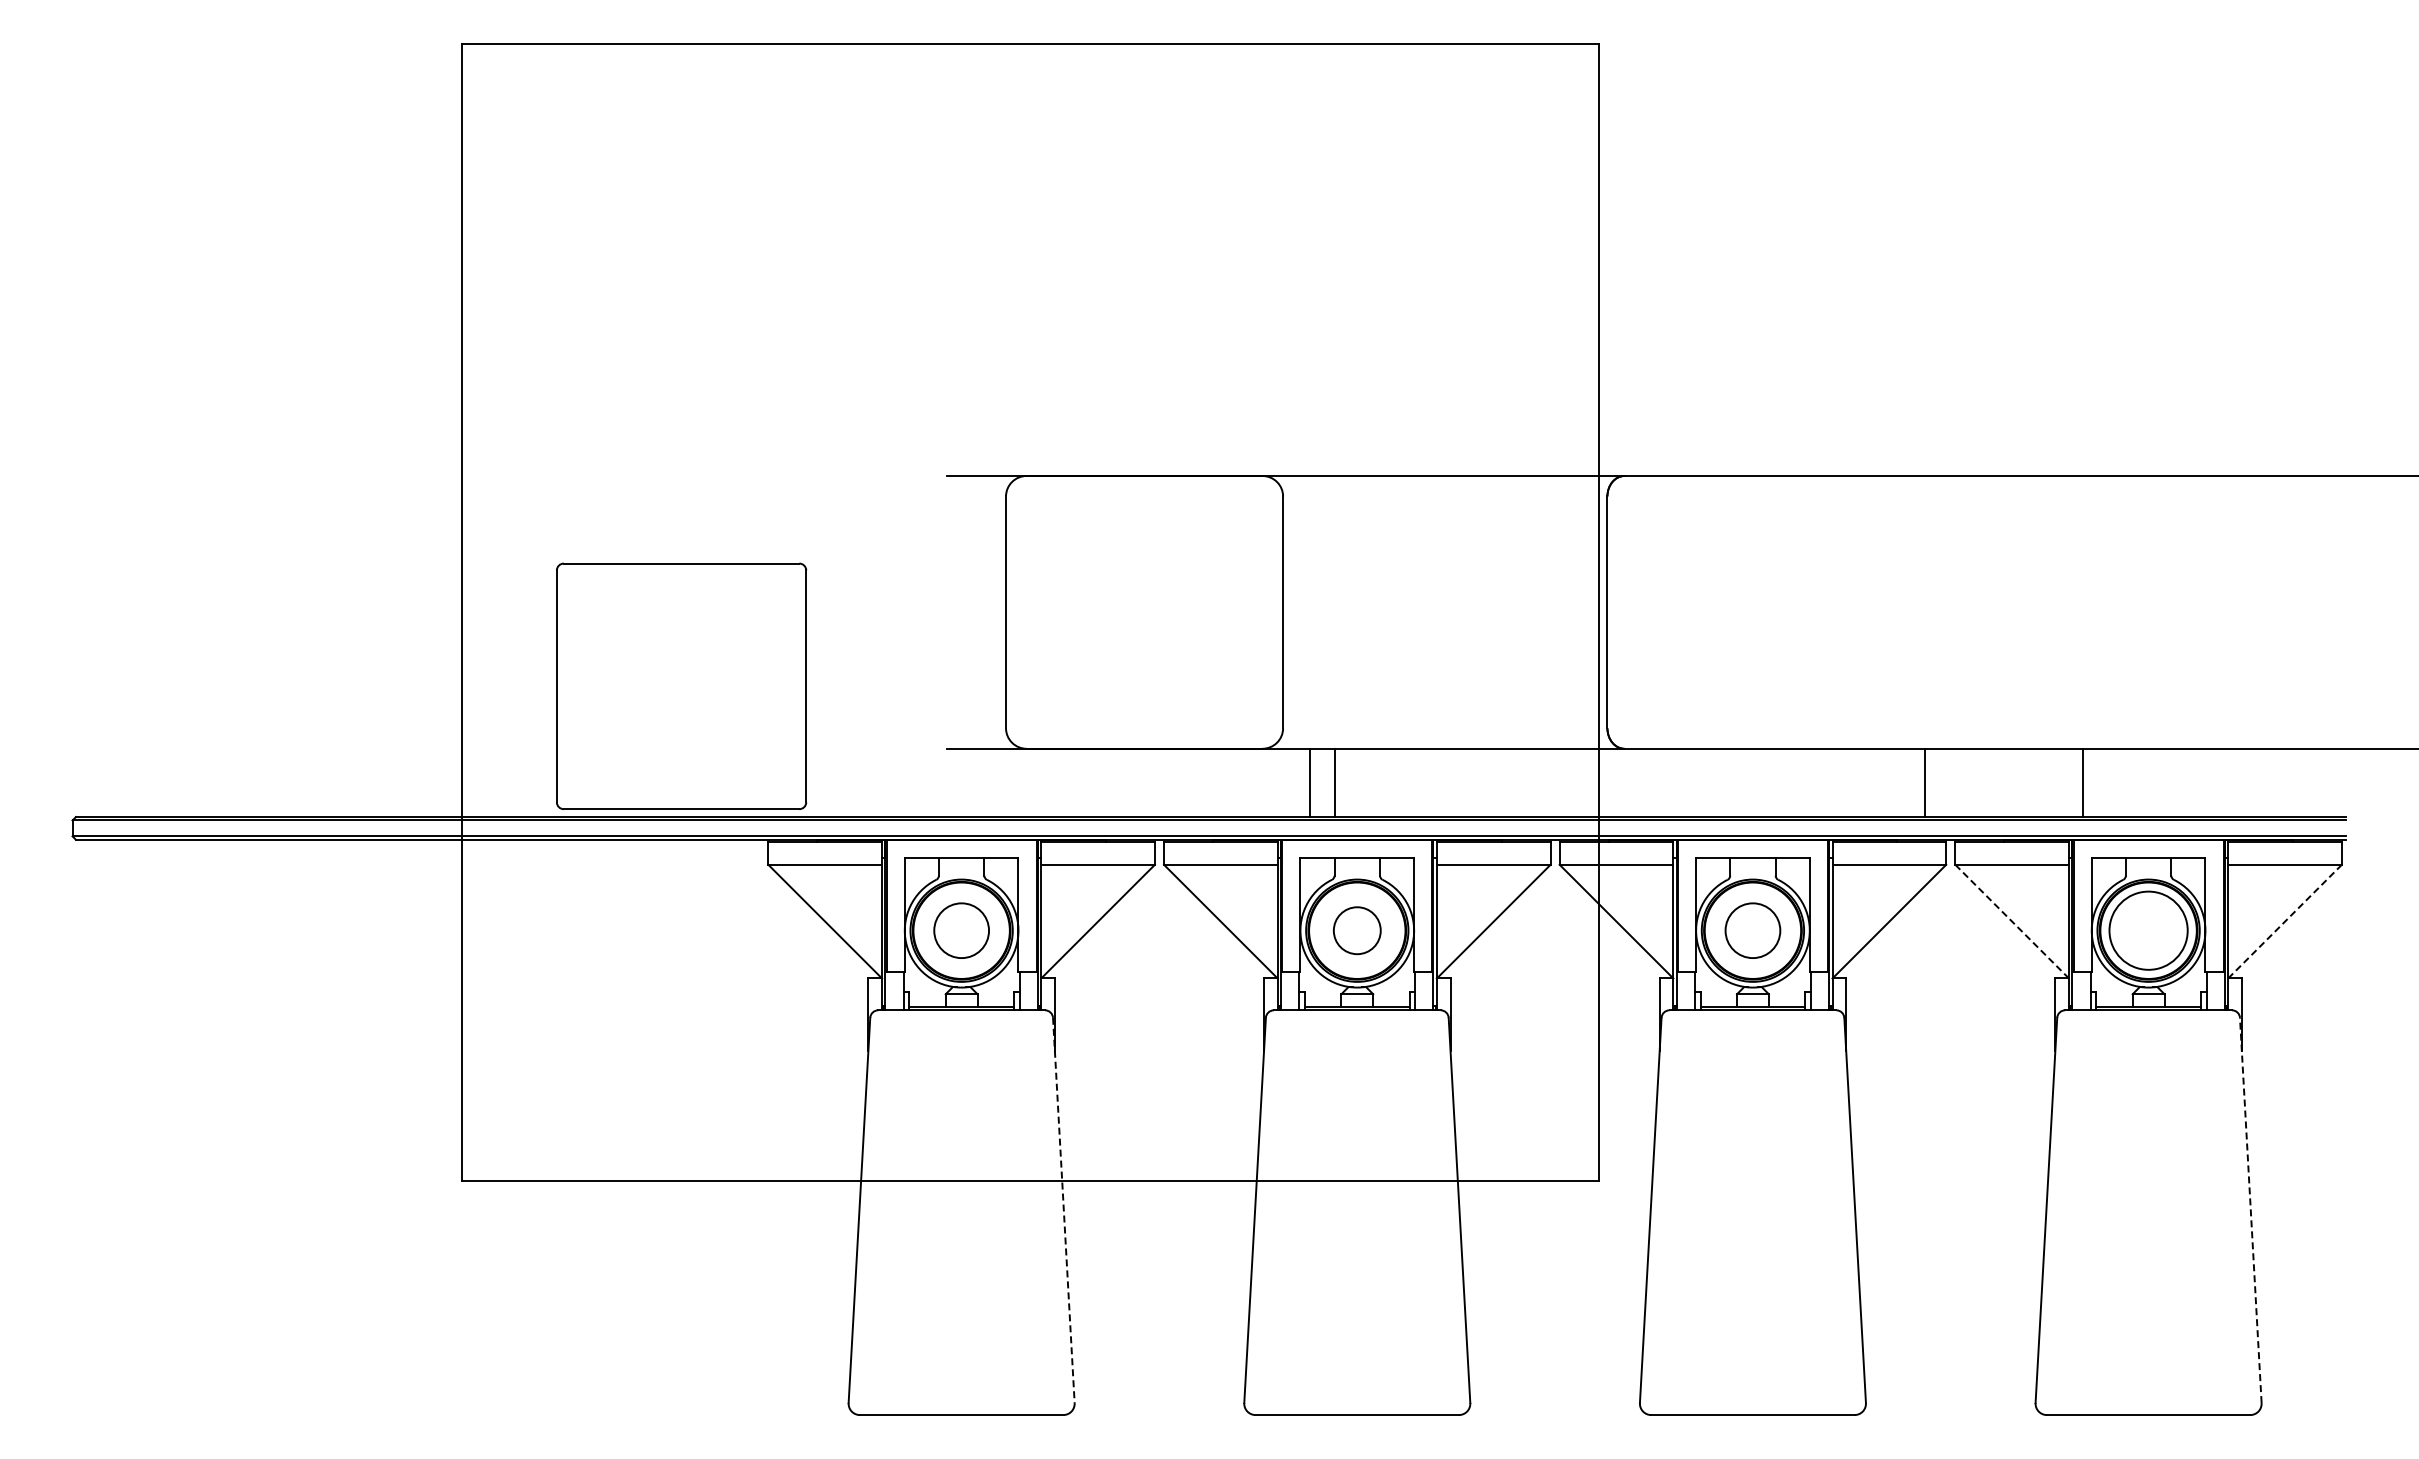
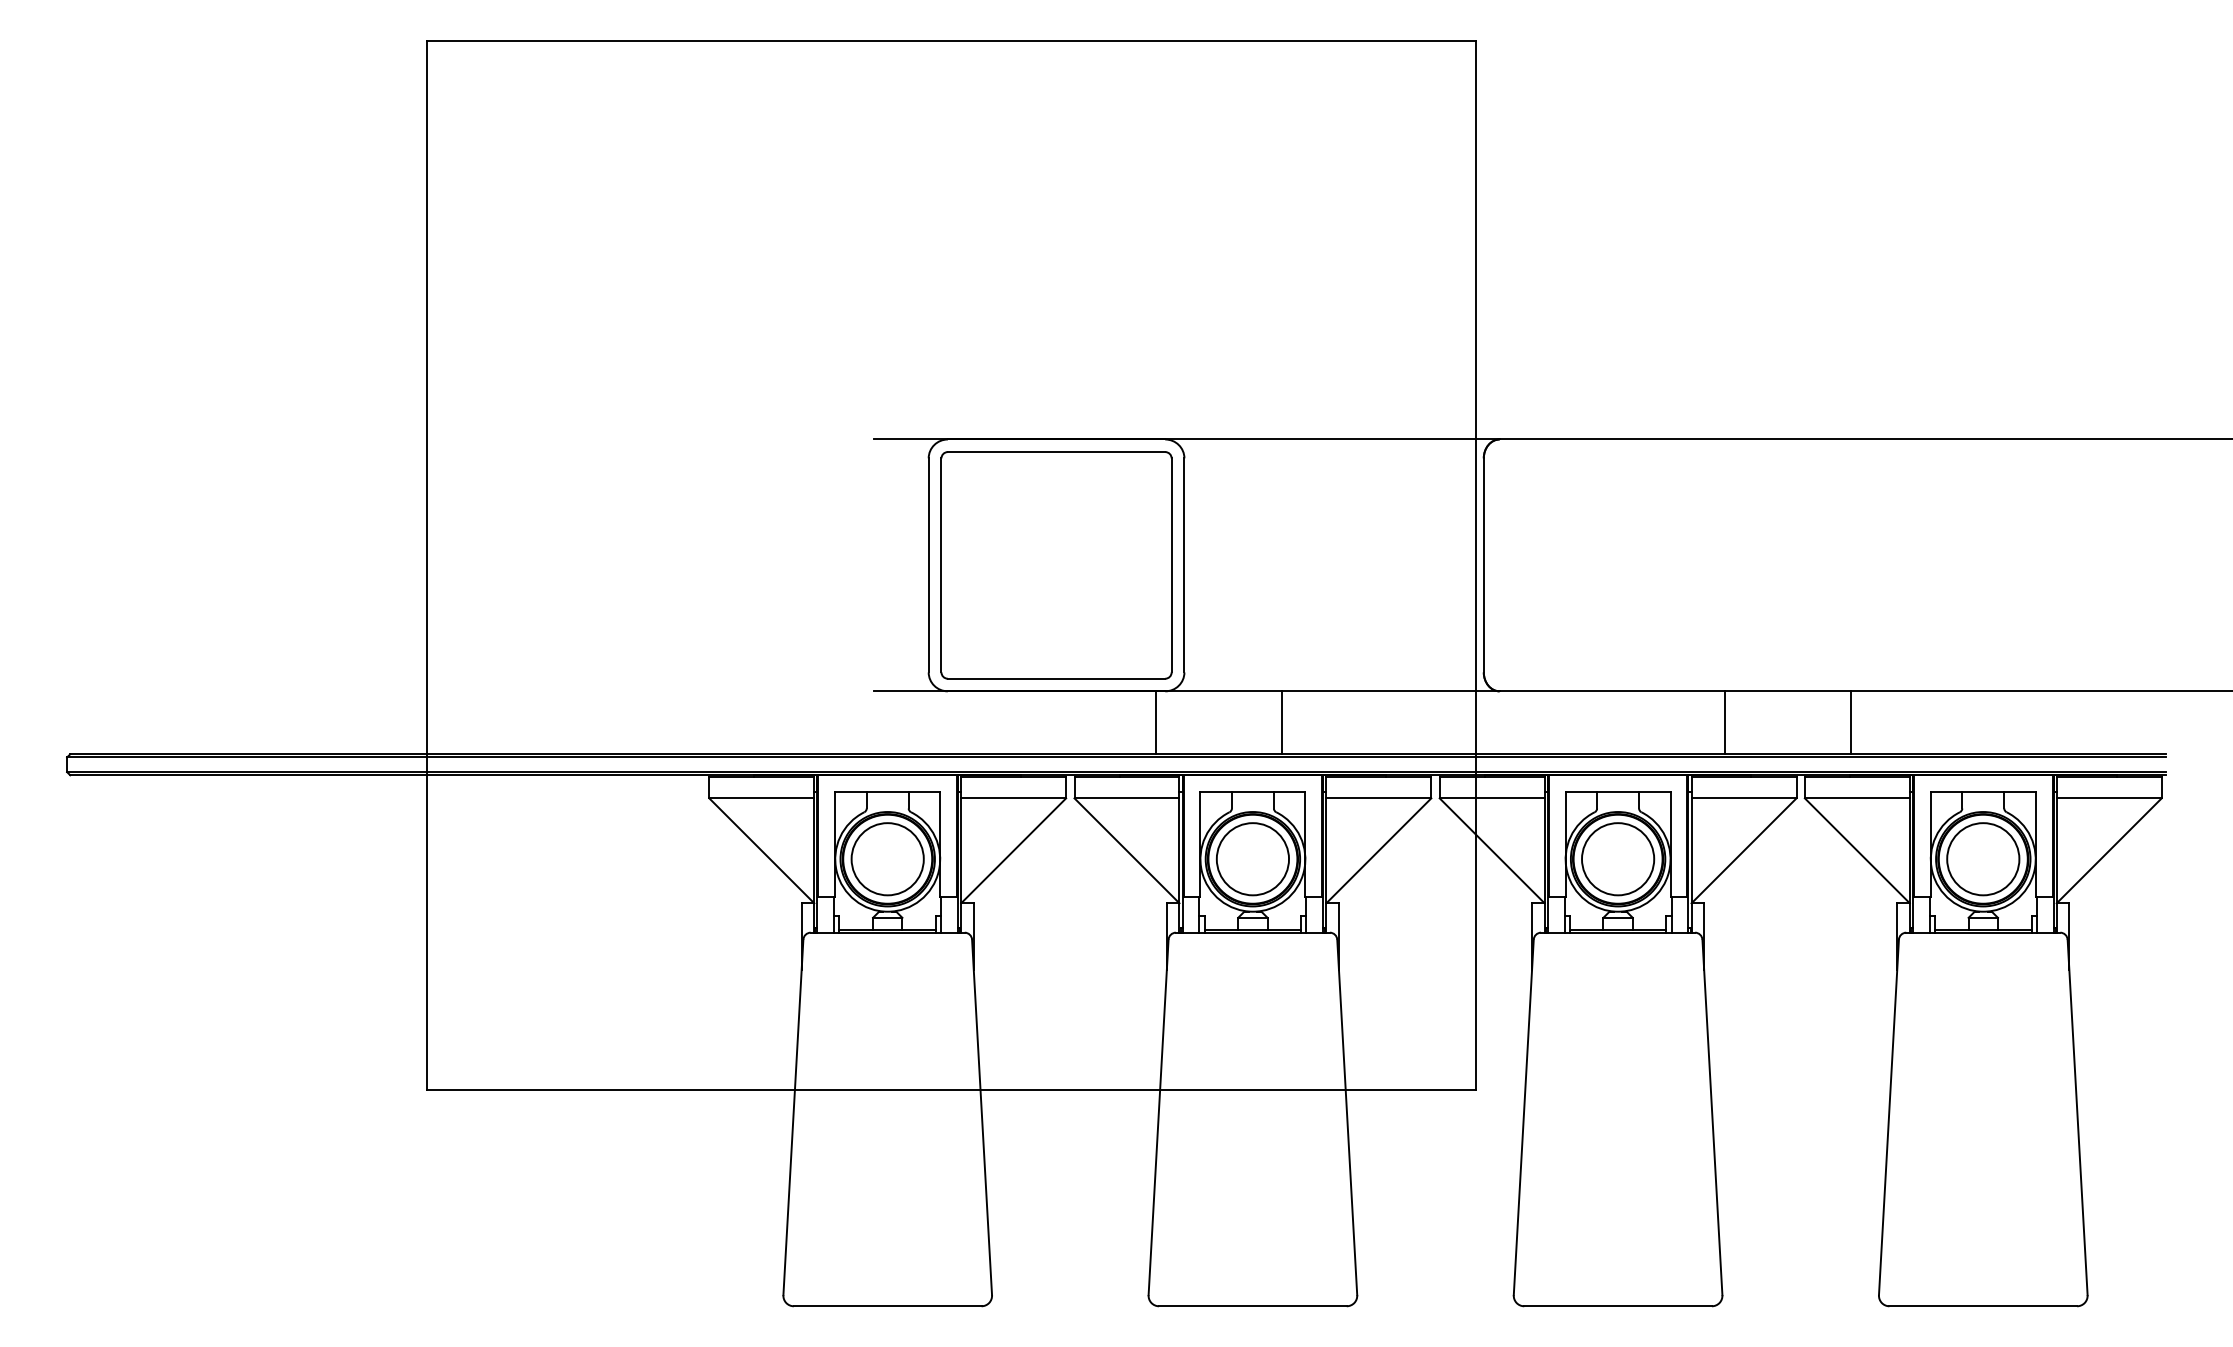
part: (681, 685) -> (1056, 564), moved
line: (1309, 782) -> (1281, 722), moved
line: (1335, 782) -> (1156, 722), moved
line: (1924, 782) -> (1724, 722), moved
line: (2083, 782) -> (1851, 722), moved
line: (2012, 921) -> (1857, 850), dashed -> solid
line: (2285, 921) -> (2109, 850), dashed -> solid
circle: (961, 930) -> (887, 859), size x1.43
circle: (1357, 930) -> (1253, 859), size x1.67
circle: (1752, 930) -> (1617, 859), size x1.43
line: (1063, 1210) -> (981, 1117), dashed -> solid
line: (2250, 1210) -> (2077, 1117), dashed -> solid

